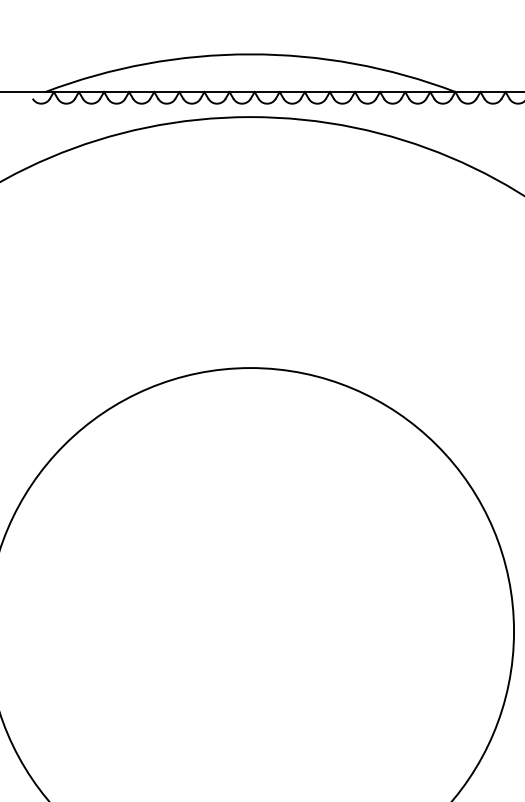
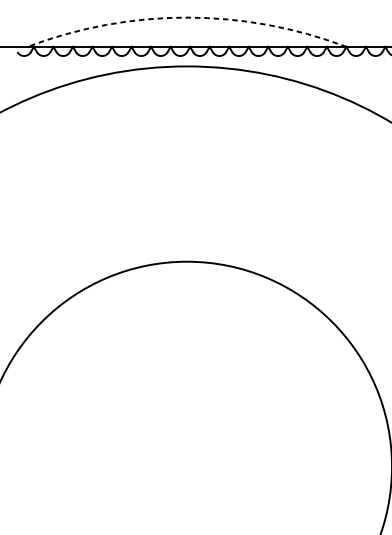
arc: (250, 54) -> (186, 17), solid -> dashed

